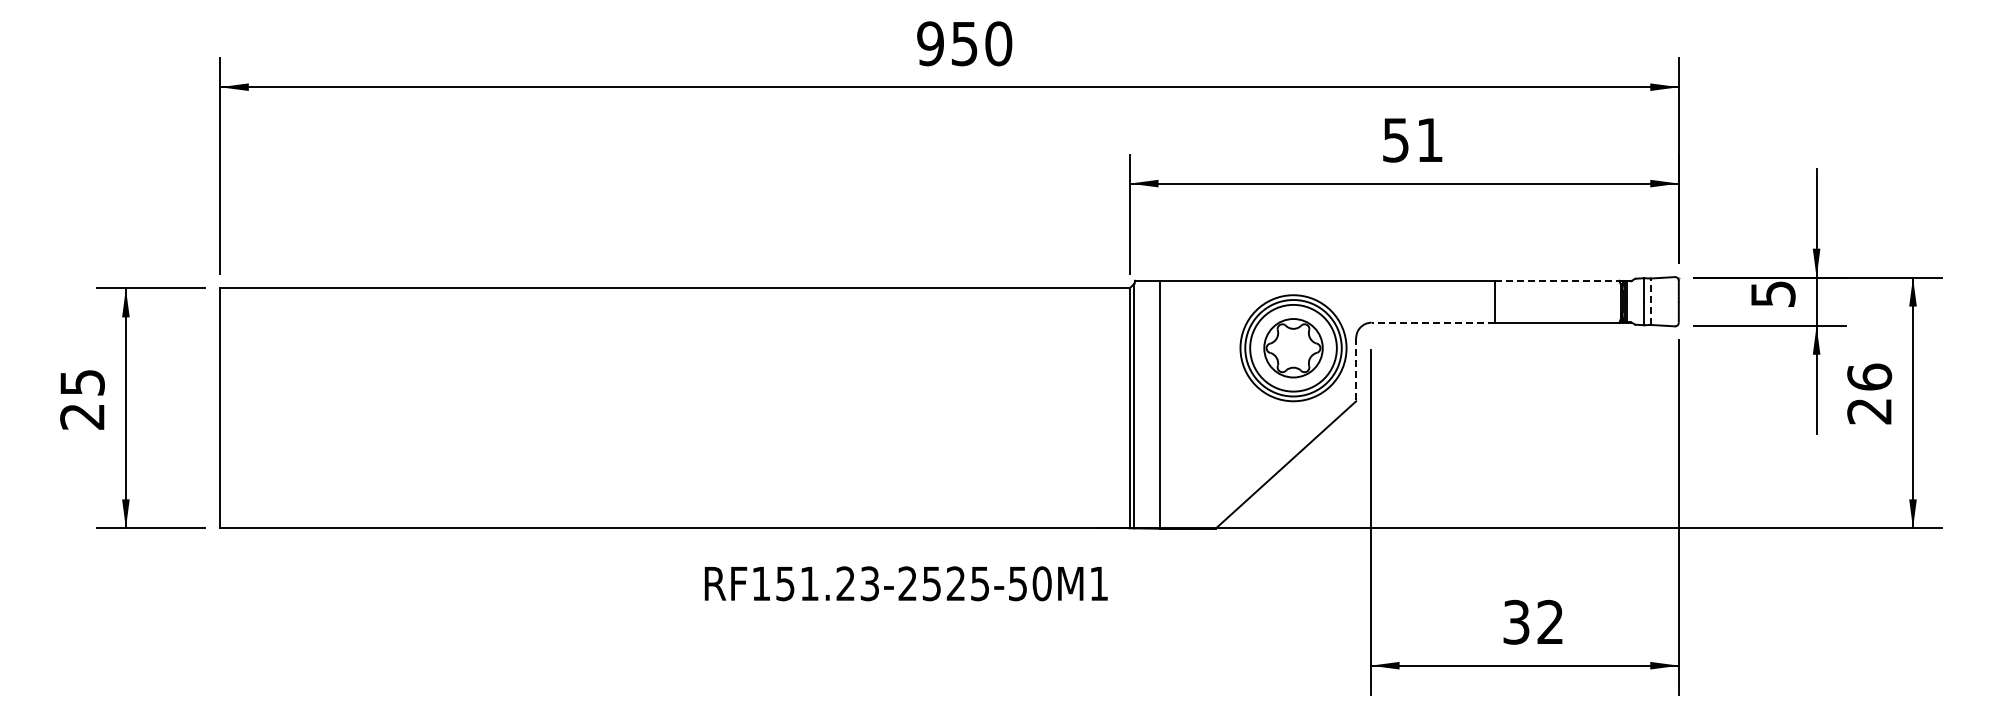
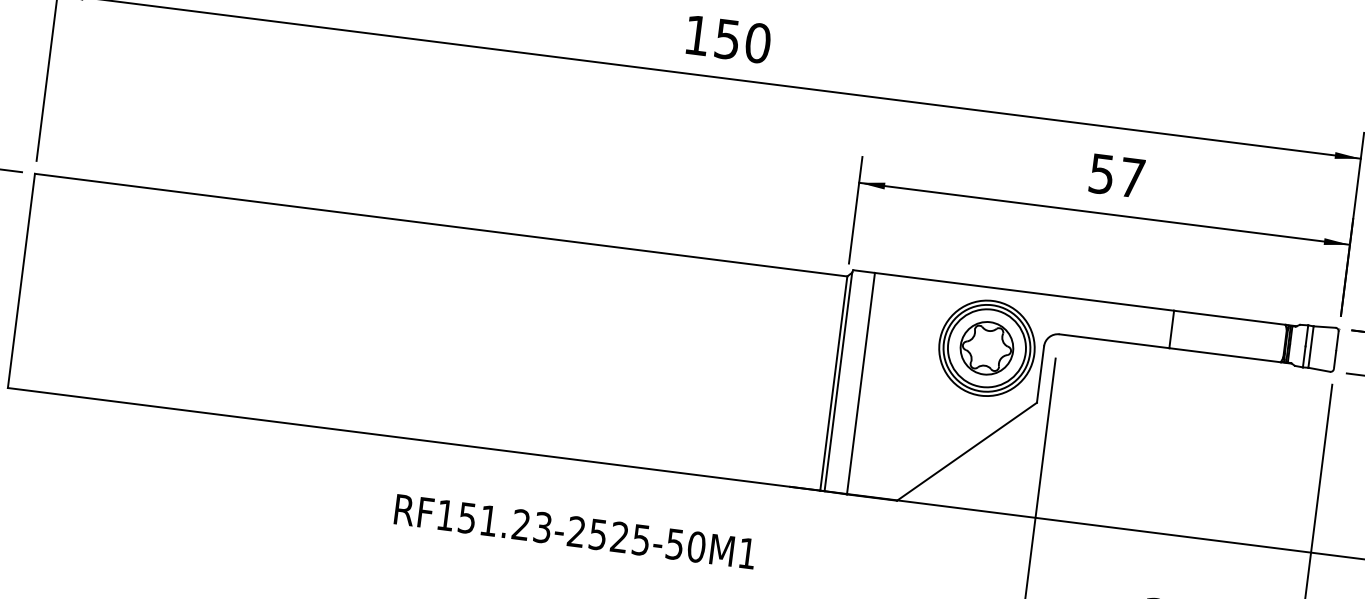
text: (930, 43) -> (697, 35), 950 -> 150
text: (1429, 139) -> (1131, 177), 51 -> 57
line: (1557, 280) -> (1230, 317), dashed -> solid
line: (1650, 301) -> (1311, 346), dashed -> solid
line: (1432, 322) -> (1113, 341), dashed -> solid
line: (1356, 369) -> (1040, 374), dashed -> solid
text: (905, 583) -> (574, 531), moved

